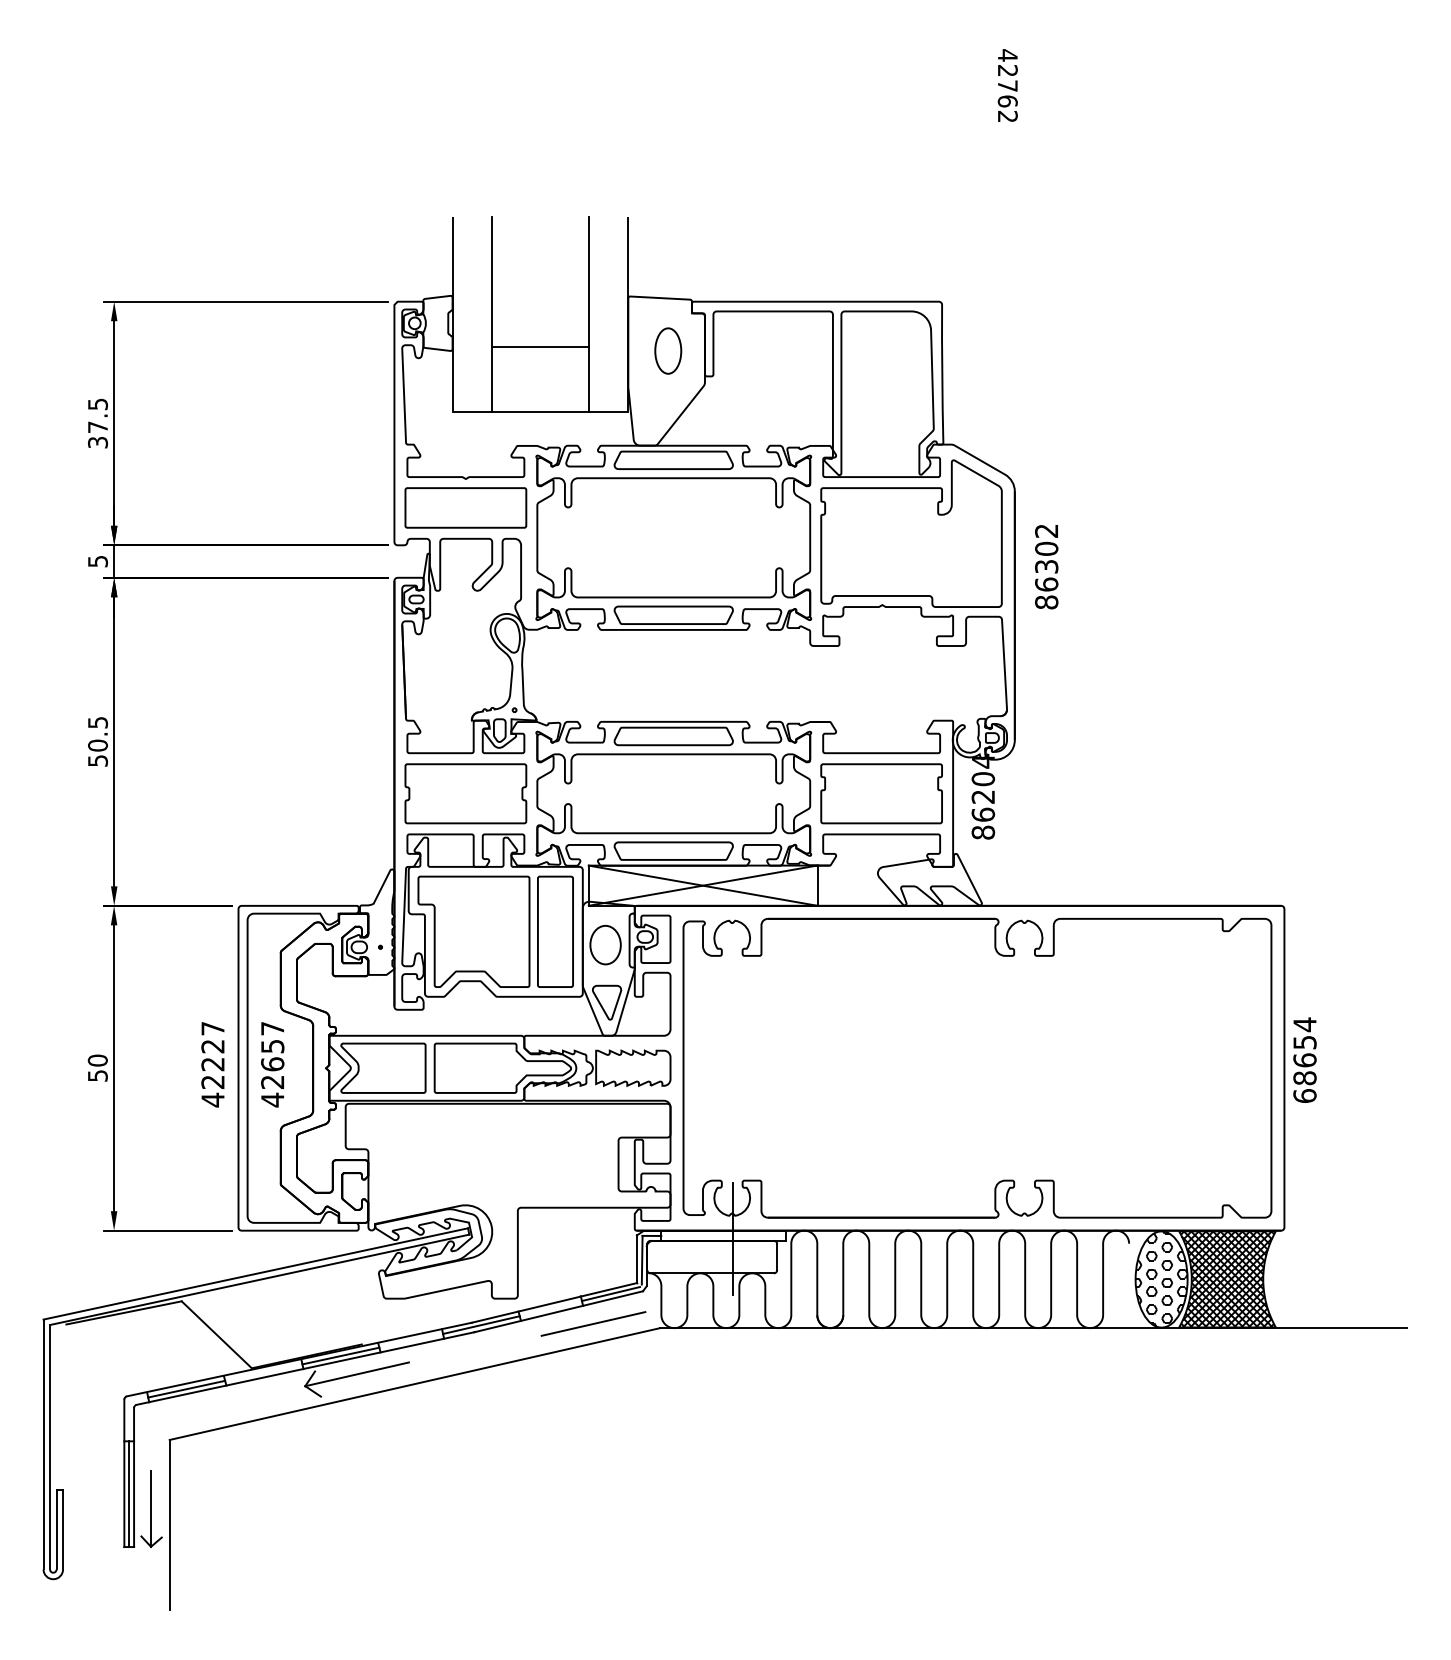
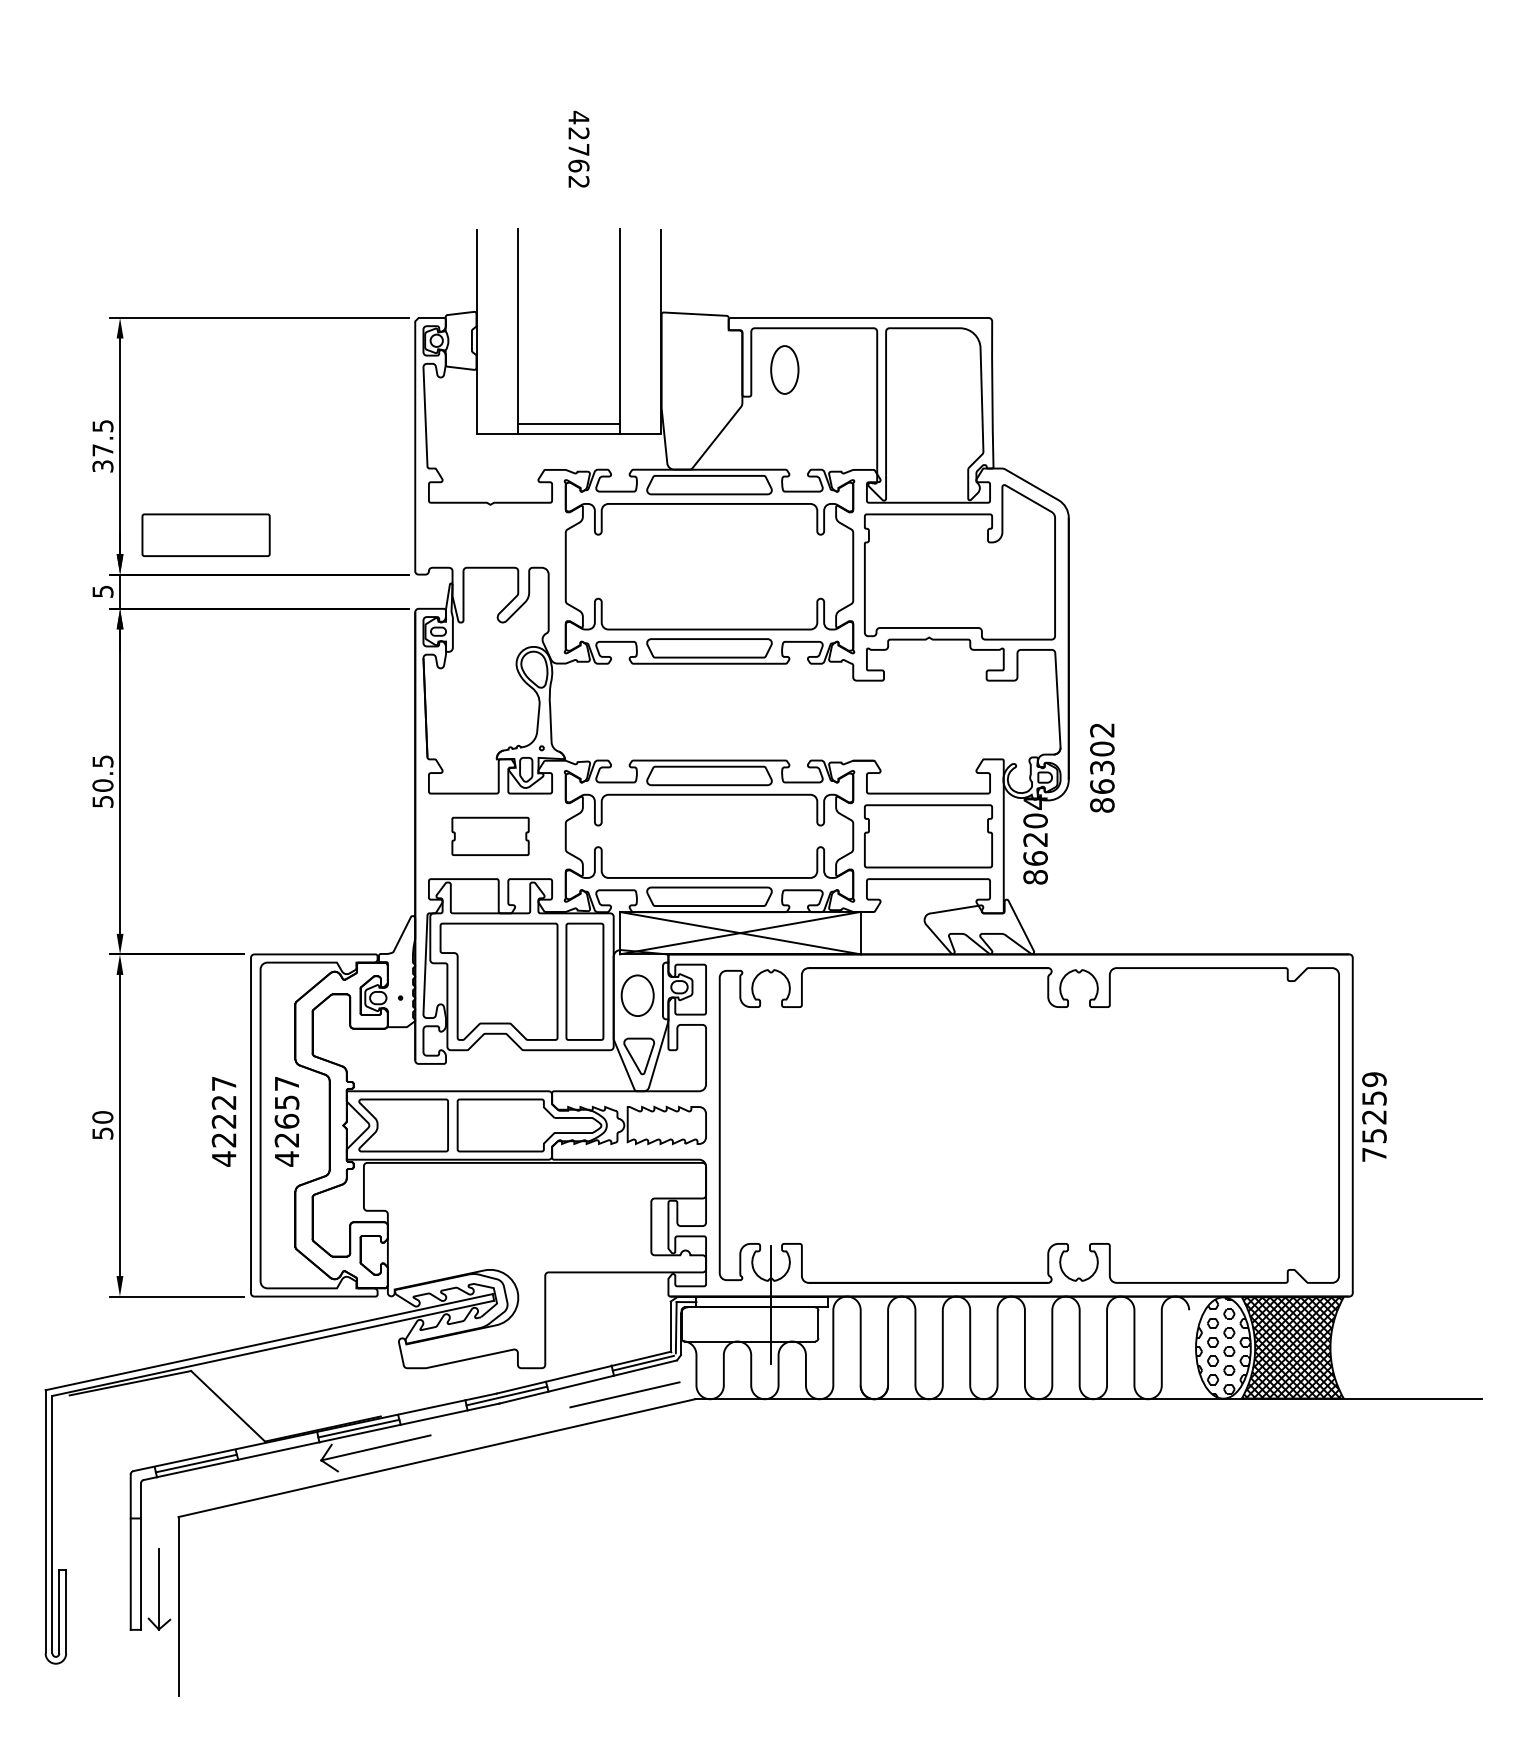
text: (1007, 85) -> (578, 149), moved
line: (540, 347) -> (569, 424), moved
part: (668, 350) -> (785, 369), moved
part: (465, 507) -> (205, 534), moved
text: (1046, 567) -> (1102, 768), moved
part: (465, 793) -> (490, 836), size x0.6
text: (1304, 1059) -> (1373, 1116), 68654 -> 75259
line: (129, 1494) -> (136, 1574), removed

